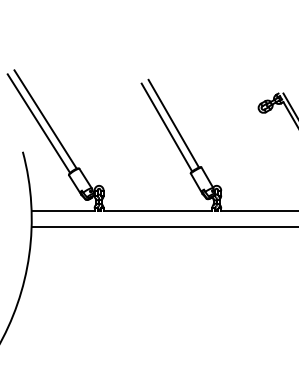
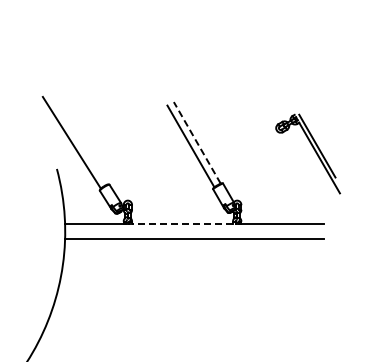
line: (46, 119) -> (78, 138), removed
line: (174, 123) -> (197, 142), solid -> dashed
line: (157, 210) -> (182, 223), solid -> dashed

